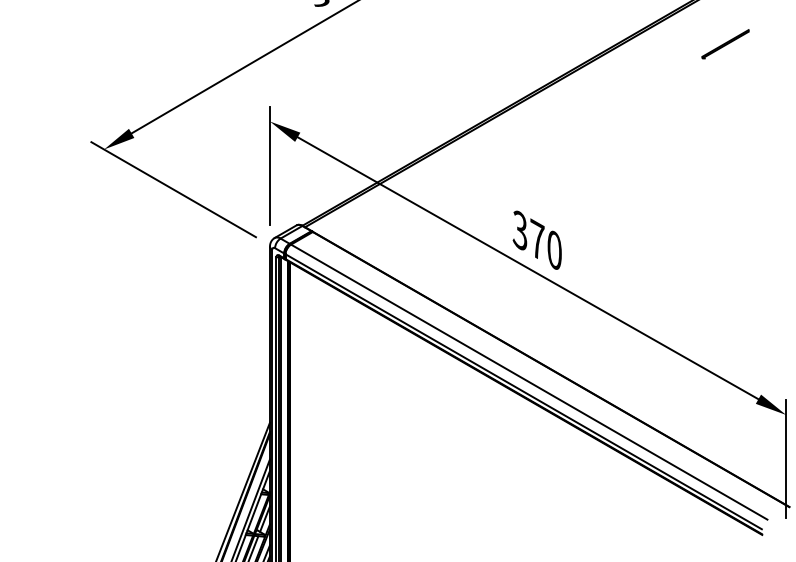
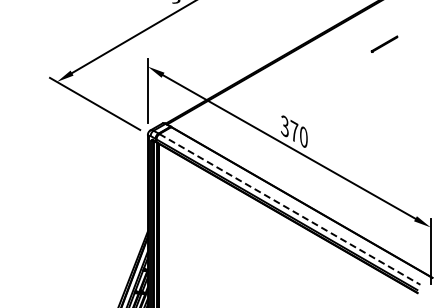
line: (725, 42) -> (384, 43), moved
line: (528, 382) -> (289, 209), solid -> dashed

